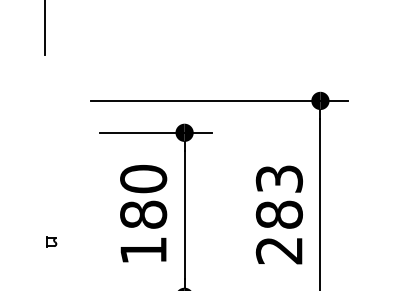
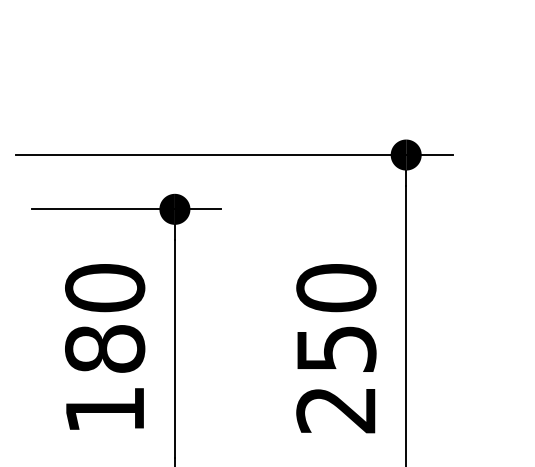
text: (279, 196) -> (336, 317), 283 -> 250

